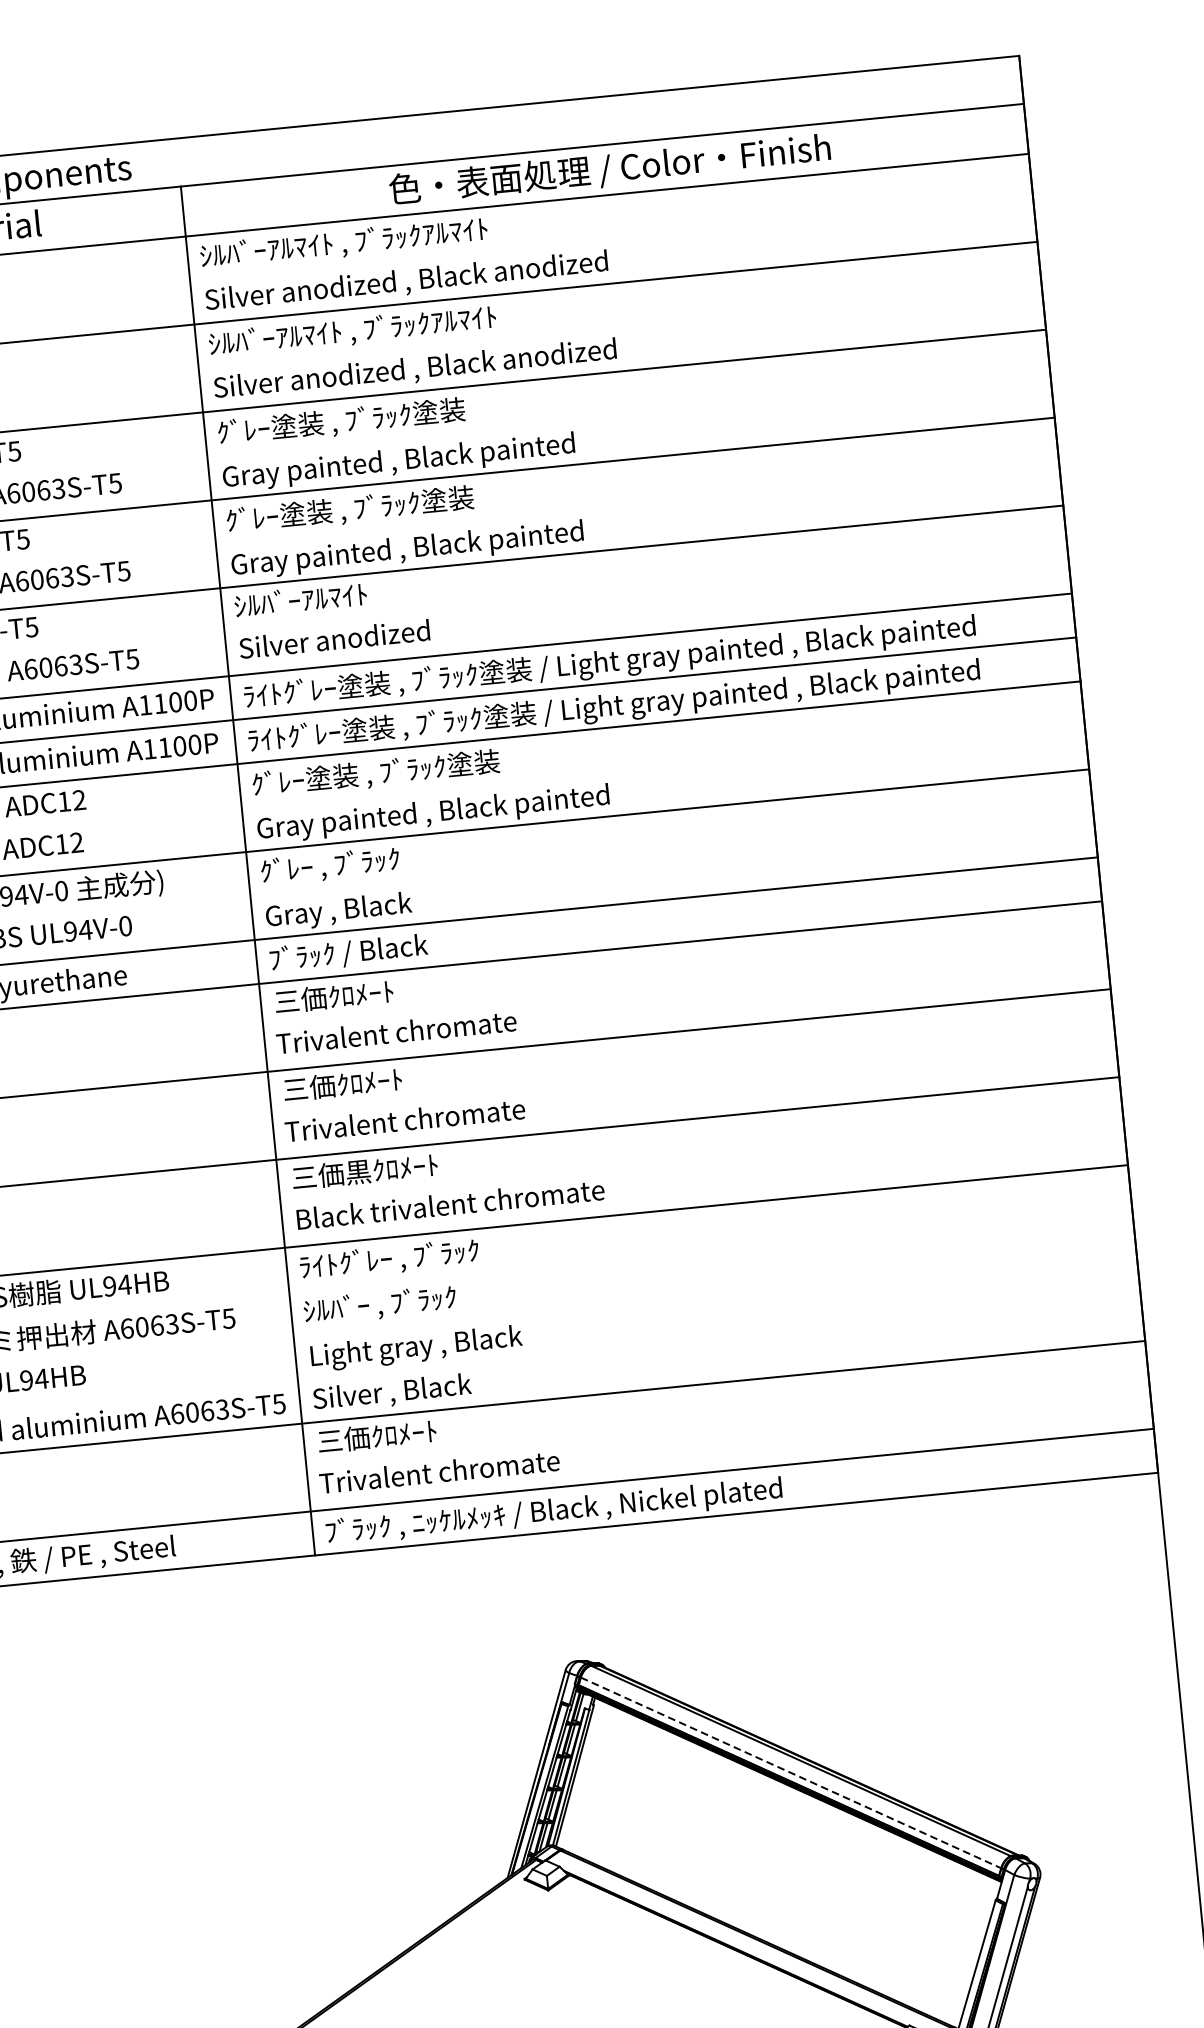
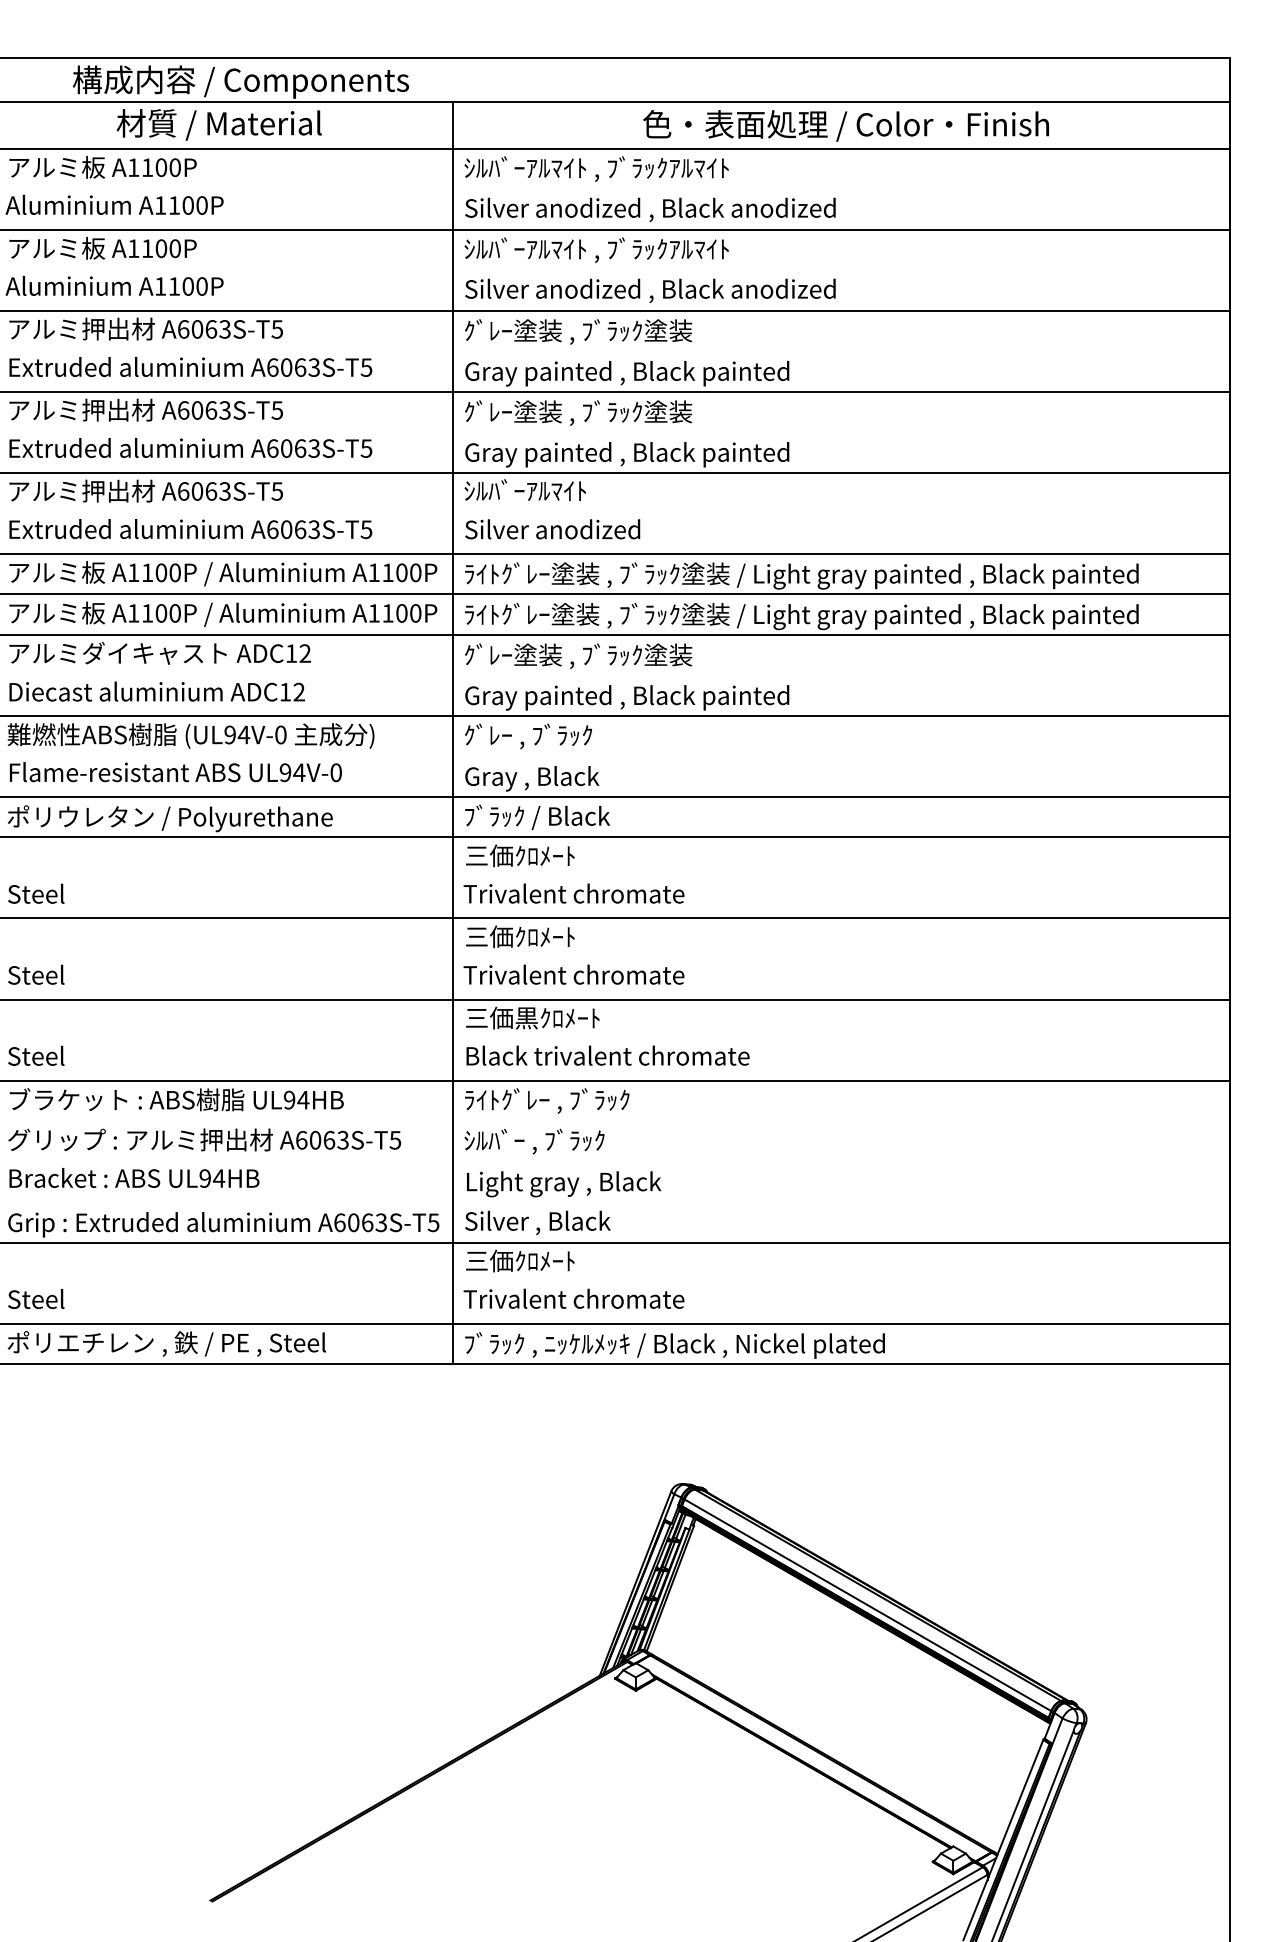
line: (790, 1773) -> (867, 1605), dashed -> solid

